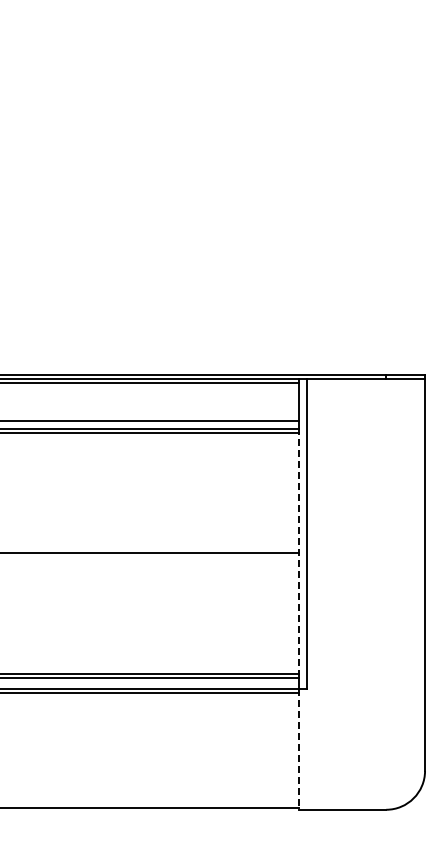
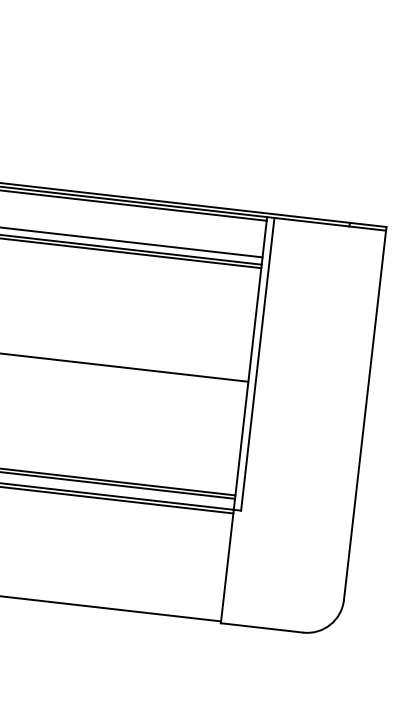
line: (298, 553) -> (248, 381), dashed -> solid
line: (298, 750) -> (226, 567), dashed -> solid

